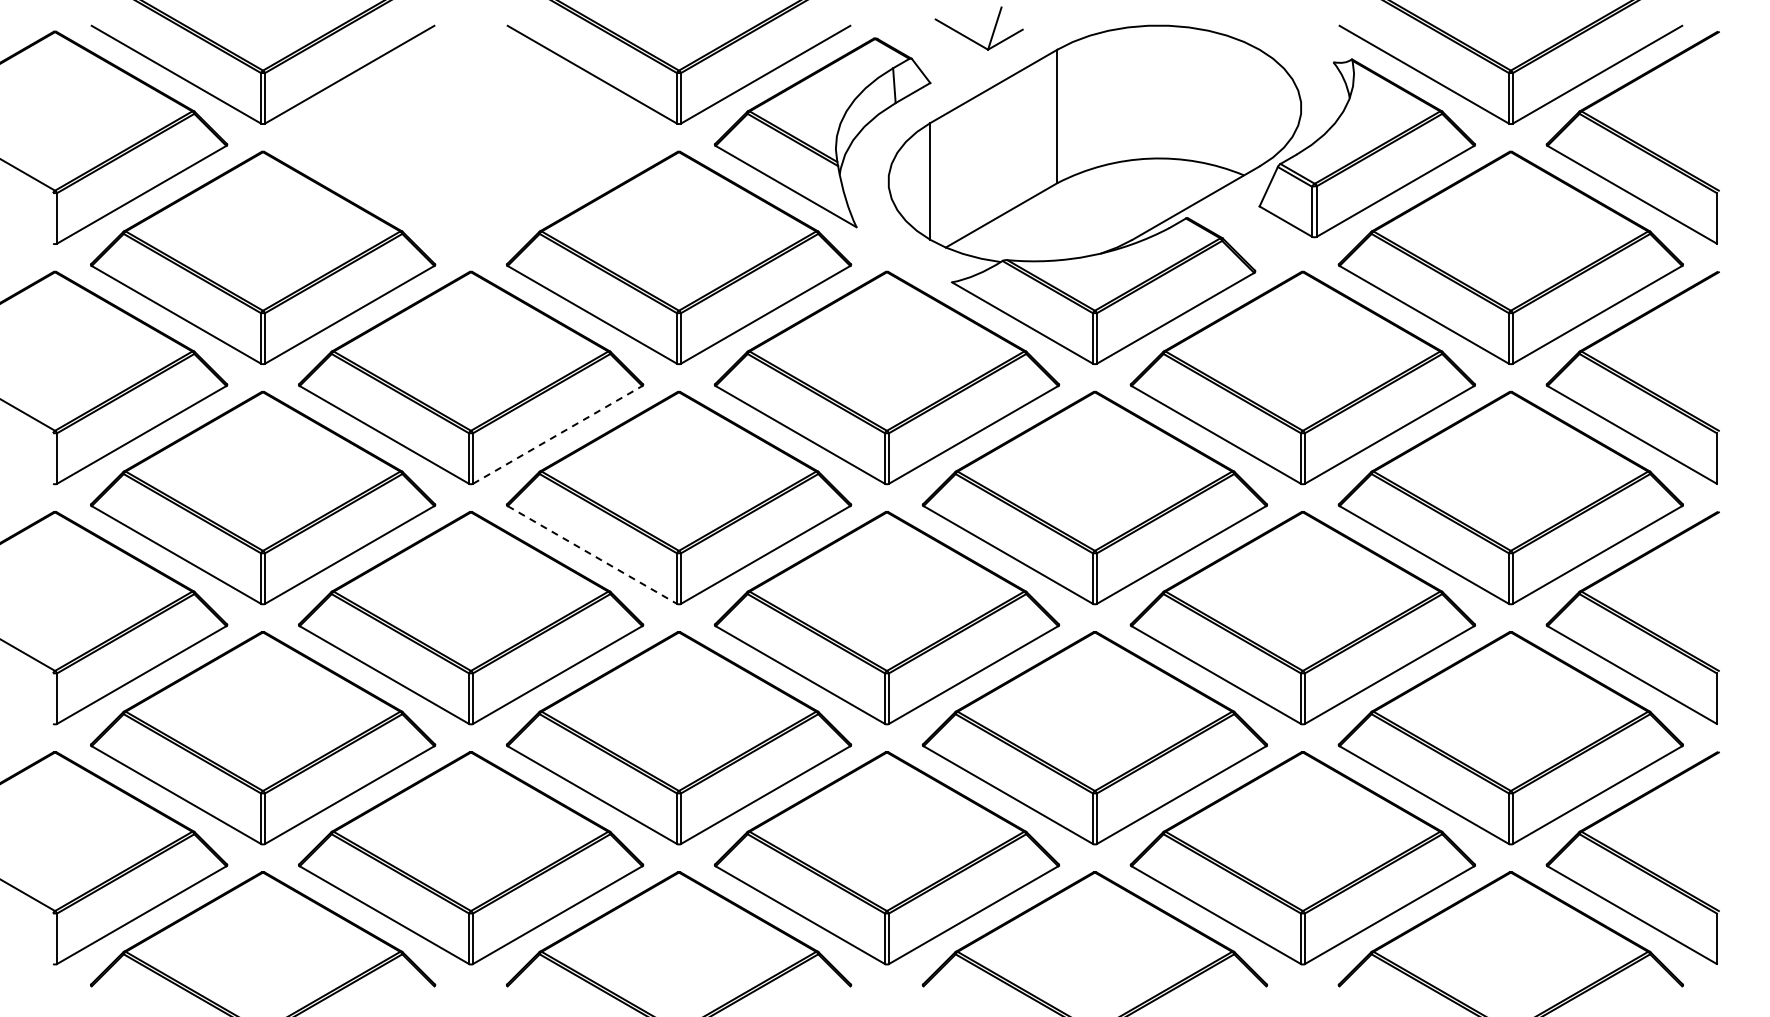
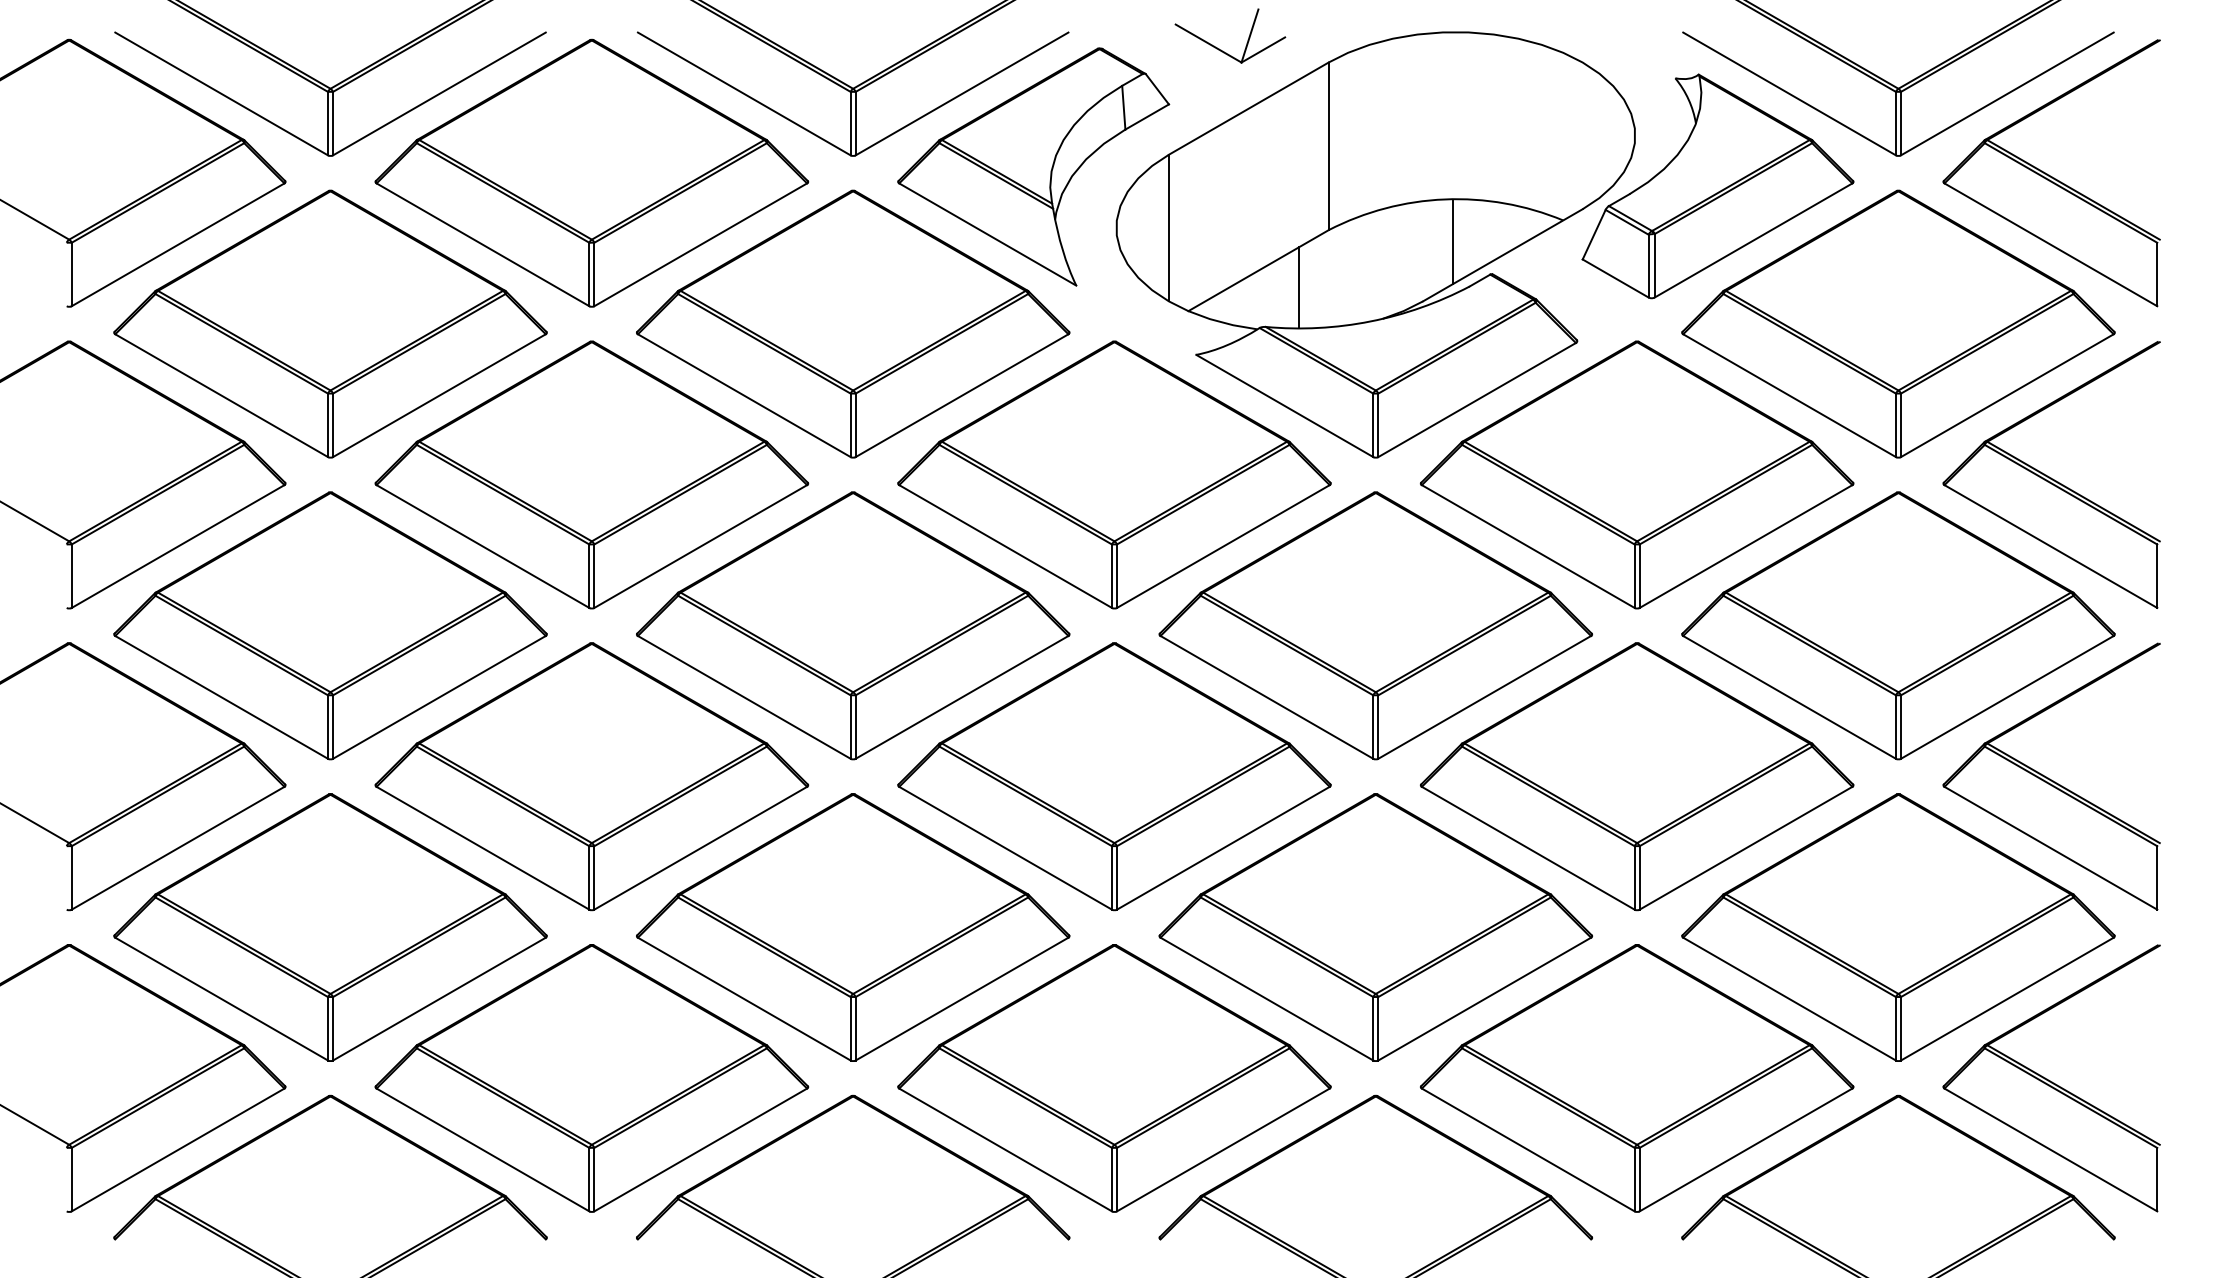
part: (471, 137) -> (592, 172), added
line: (1156, 192) -> (1453, 241), added
line: (1033, 228) -> (1298, 287), added
line: (557, 434) -> (700, 546), dashed -> solid
line: (592, 554) -> (744, 696), dashed -> solid

